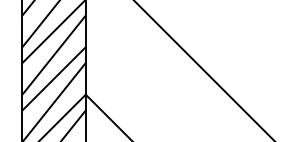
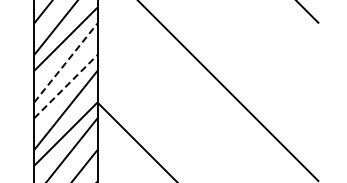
line: (53, 54) -> (65, 62), solid -> dashed
line: (53, 78) -> (65, 86), solid -> dashed

